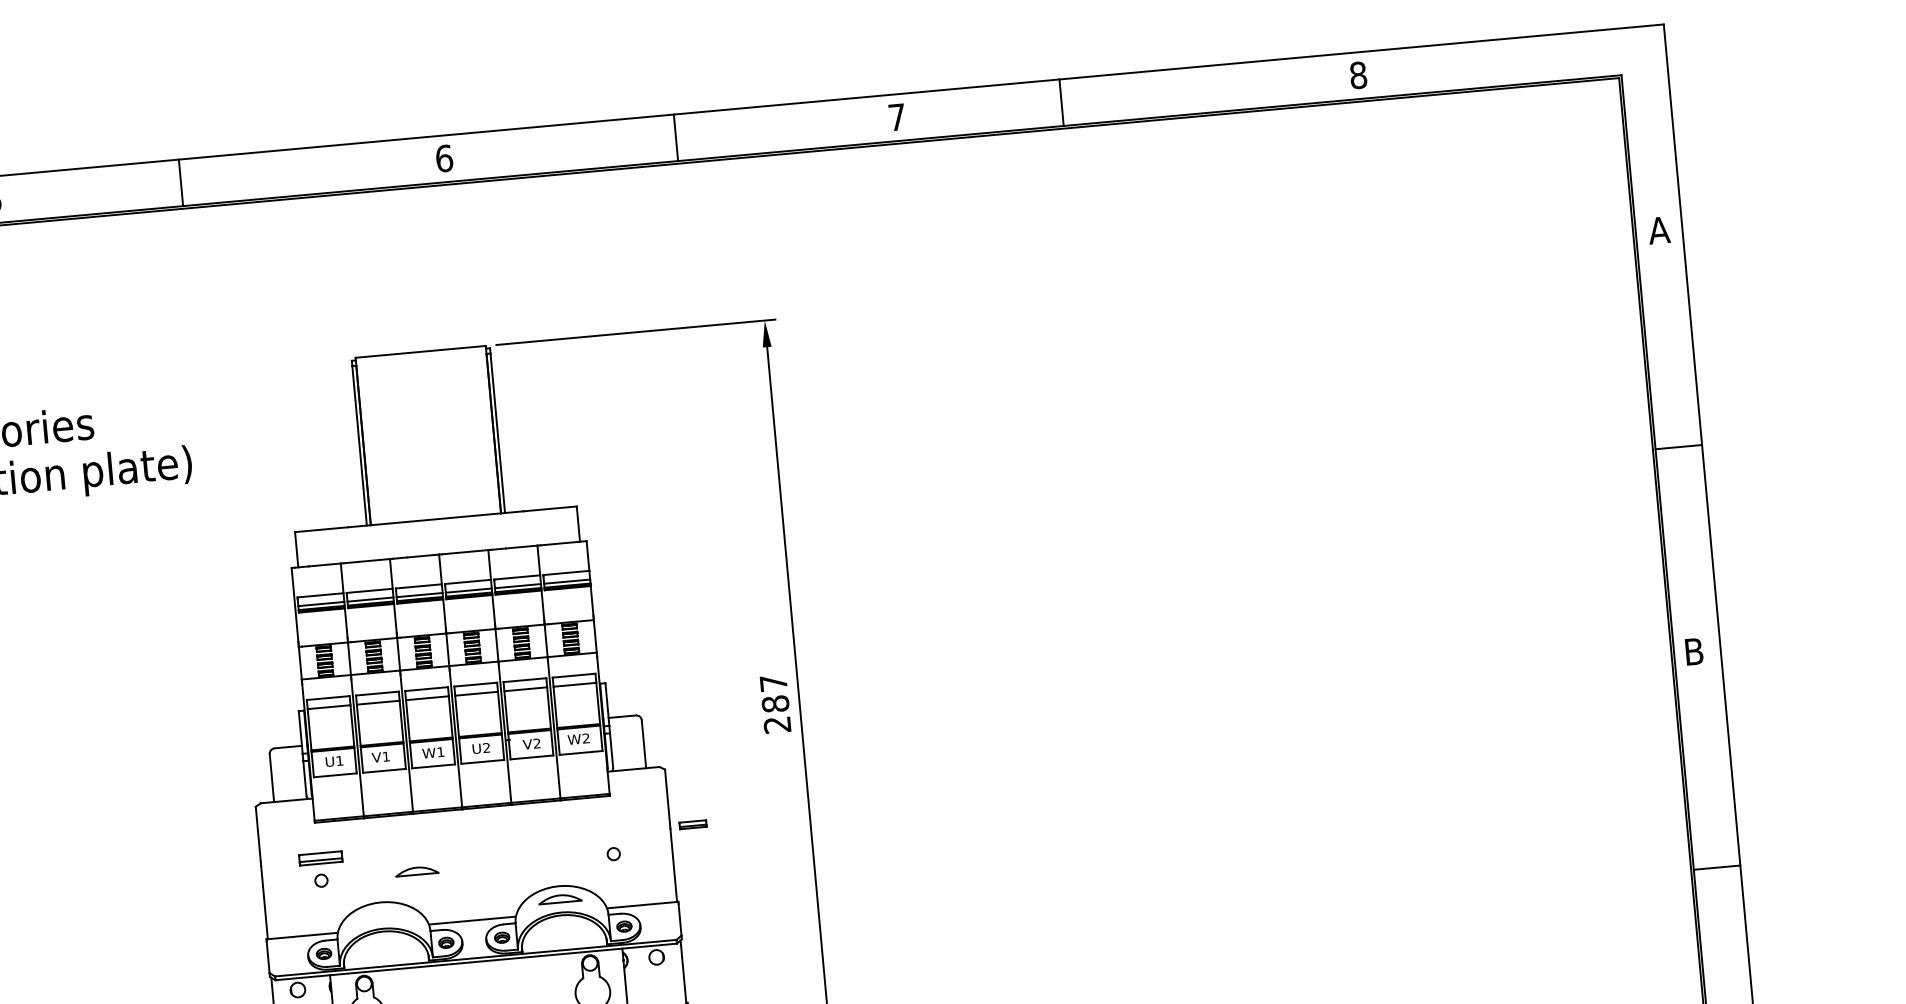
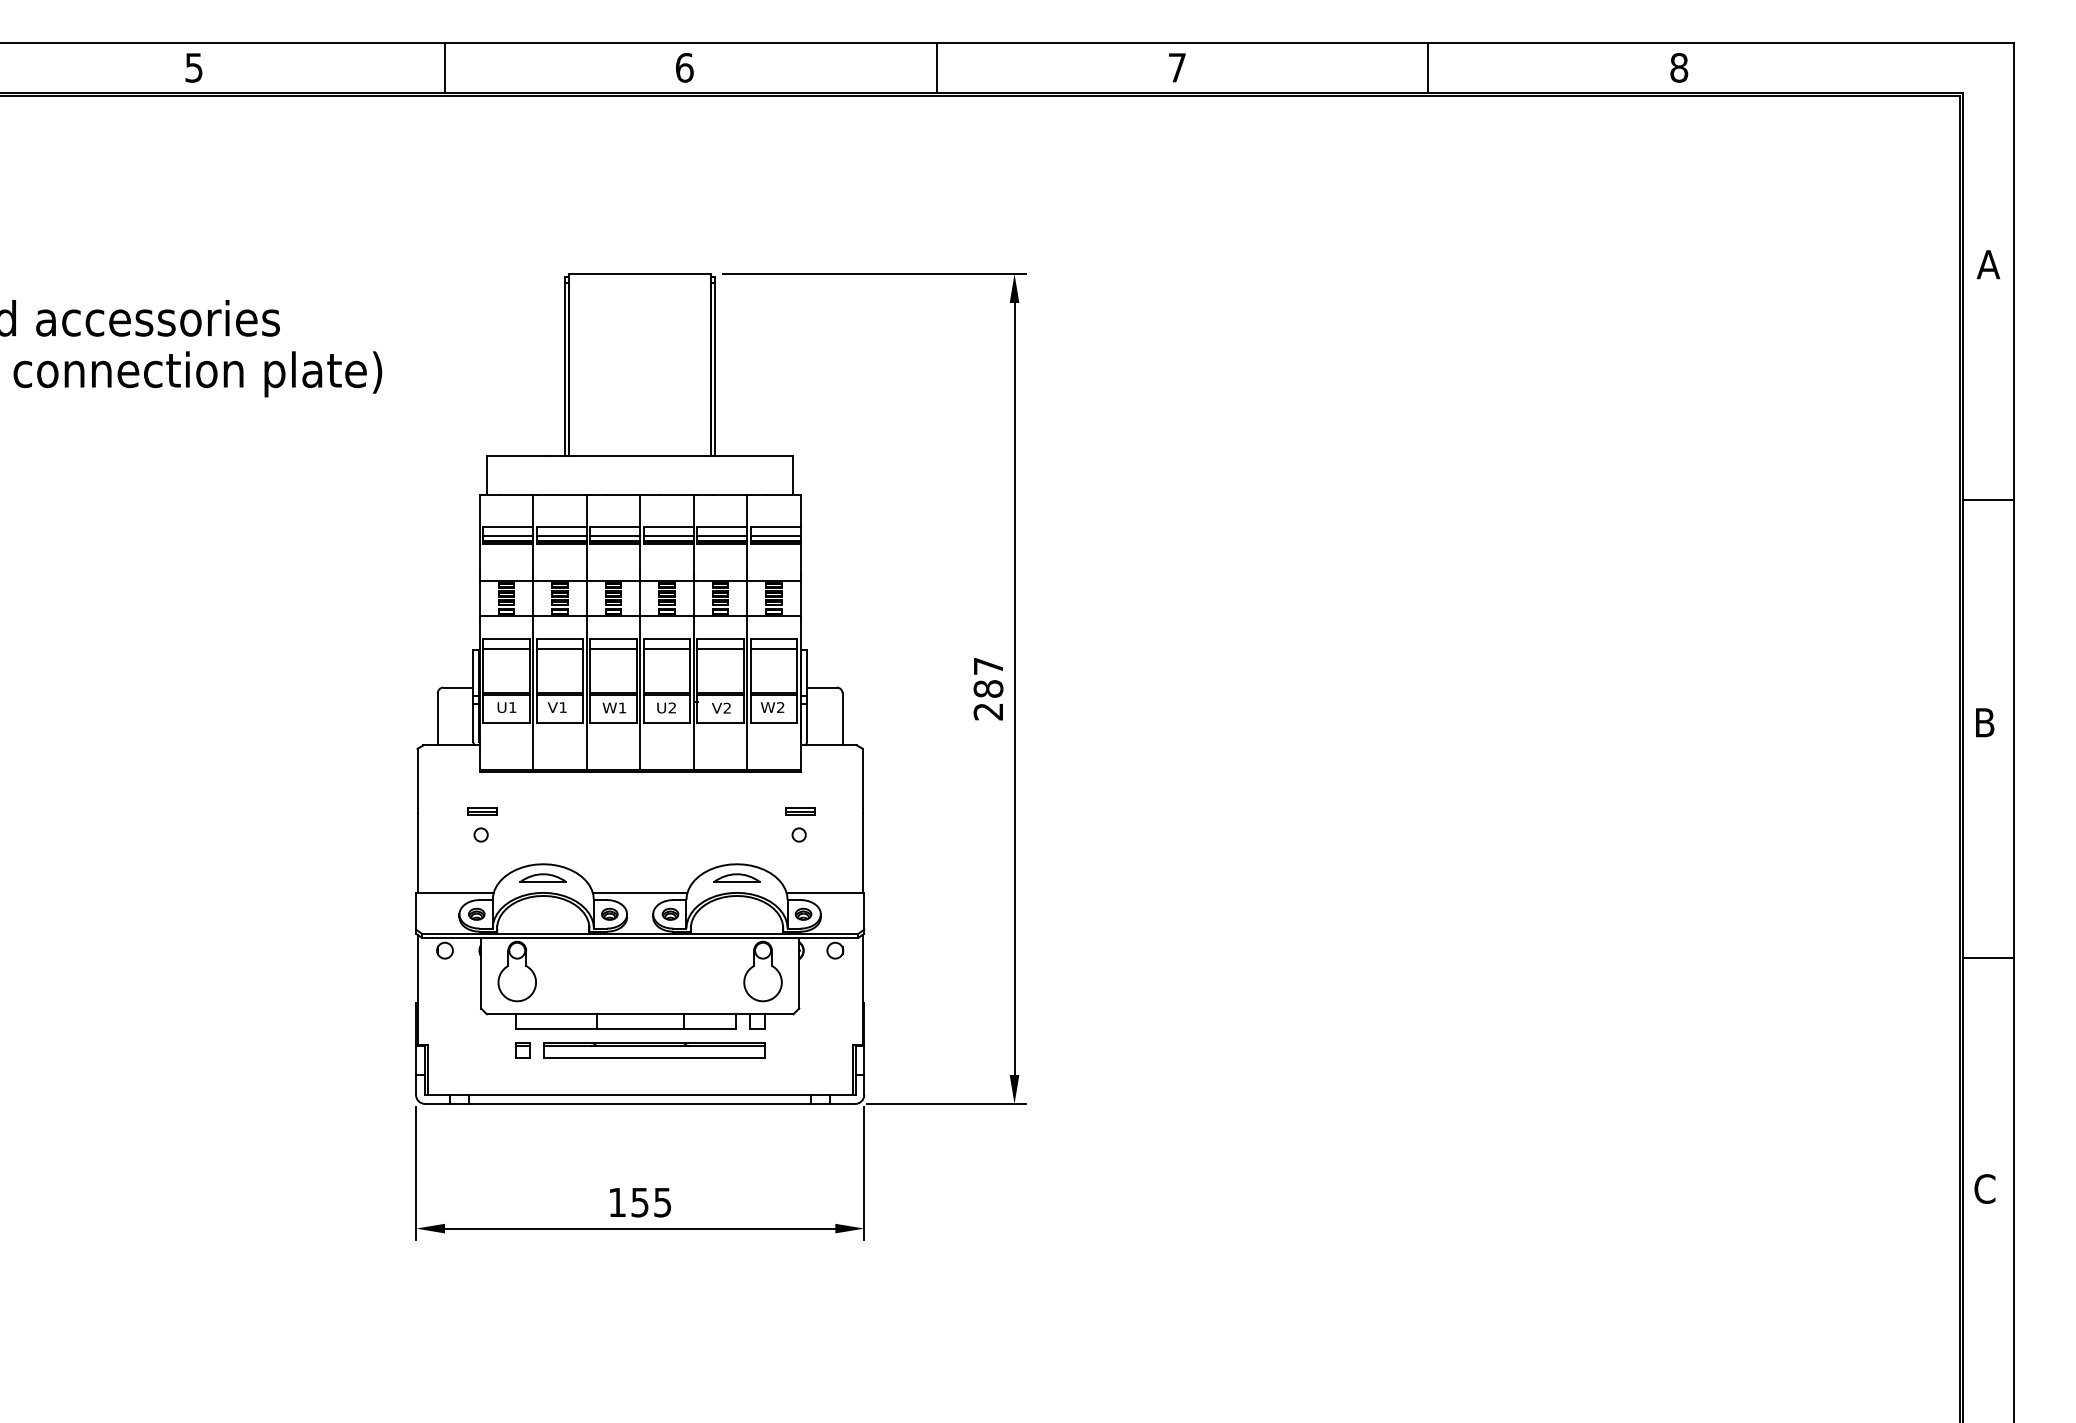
line: (1061, 102) -> (1428, 67), moved
line: (181, 182) -> (445, 67), moved
part: (692, 825) -> (800, 811), moved
part: (320, 858) -> (482, 811), size x0.62
part: (416, 870) -> (542, 877), moved

